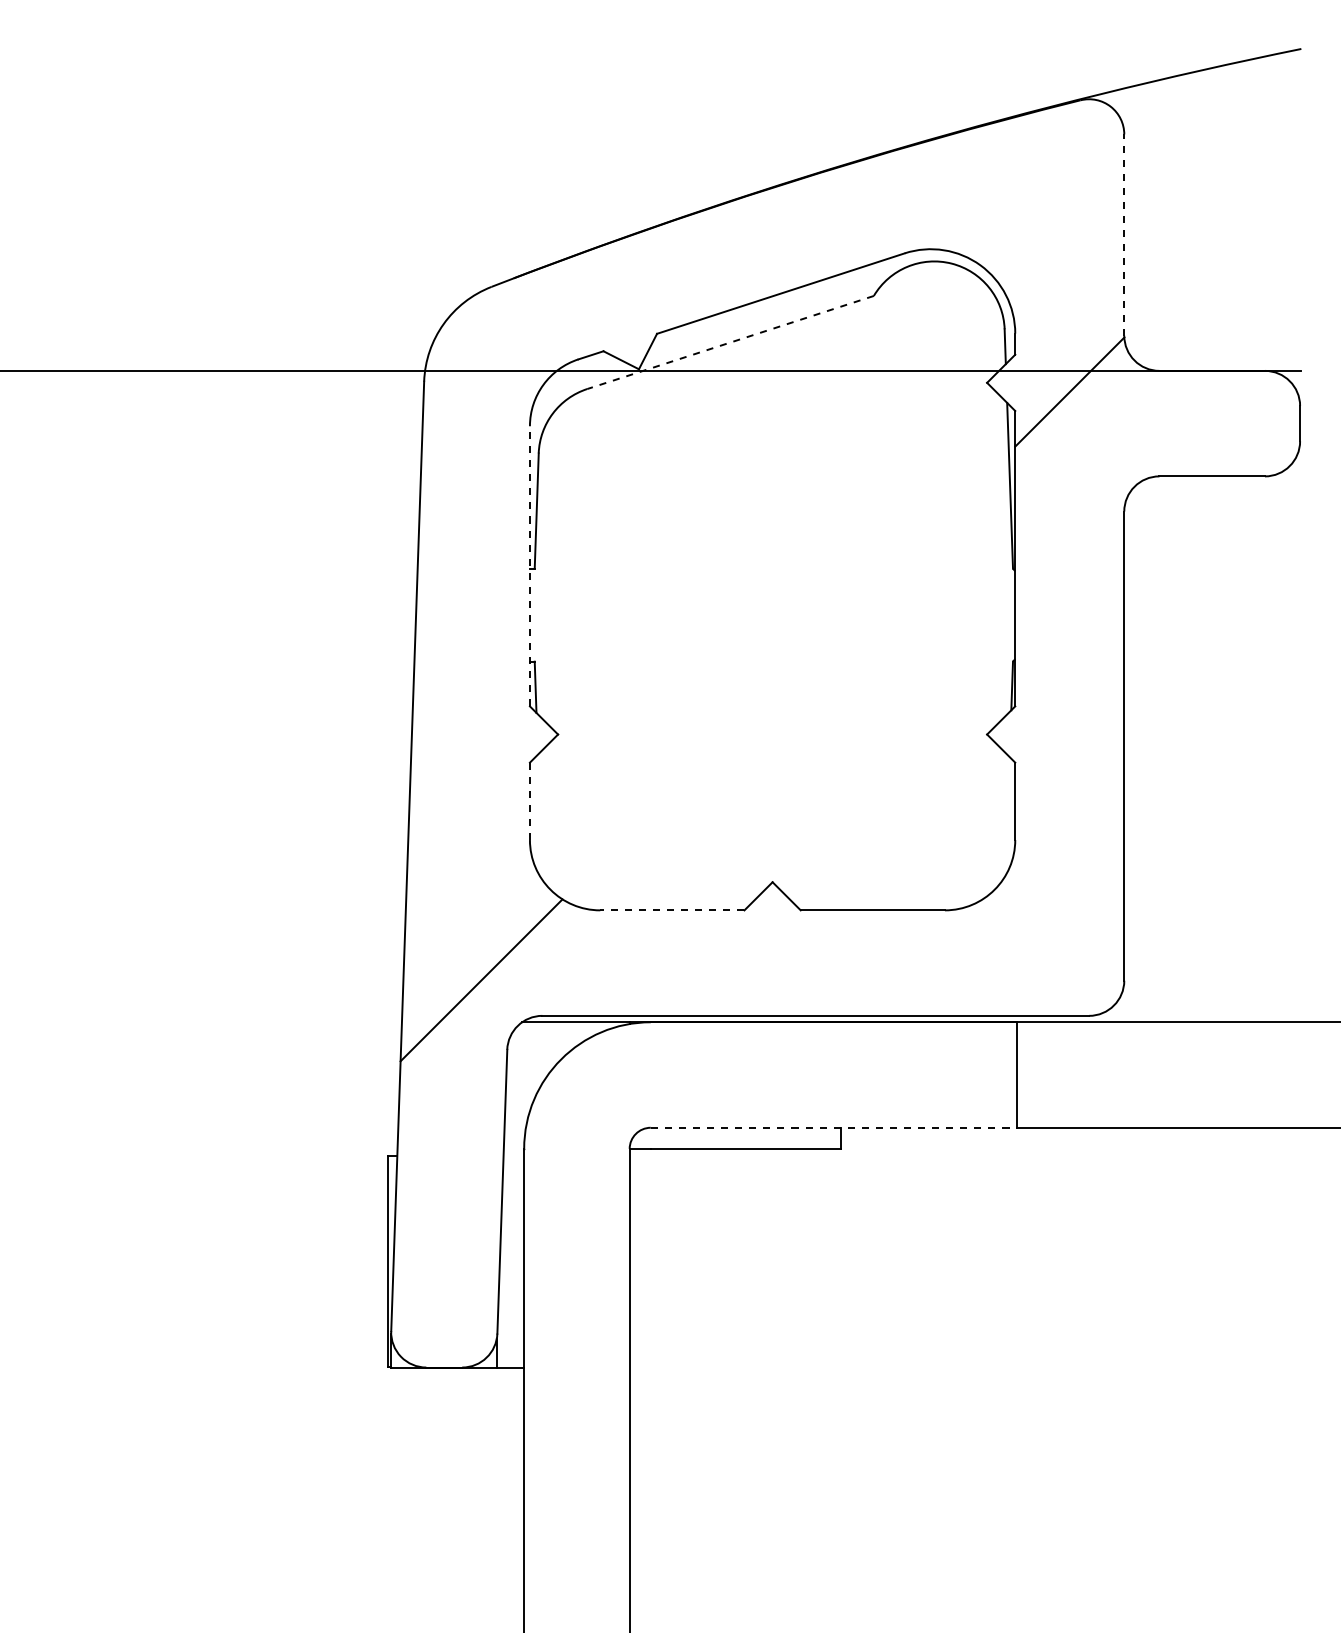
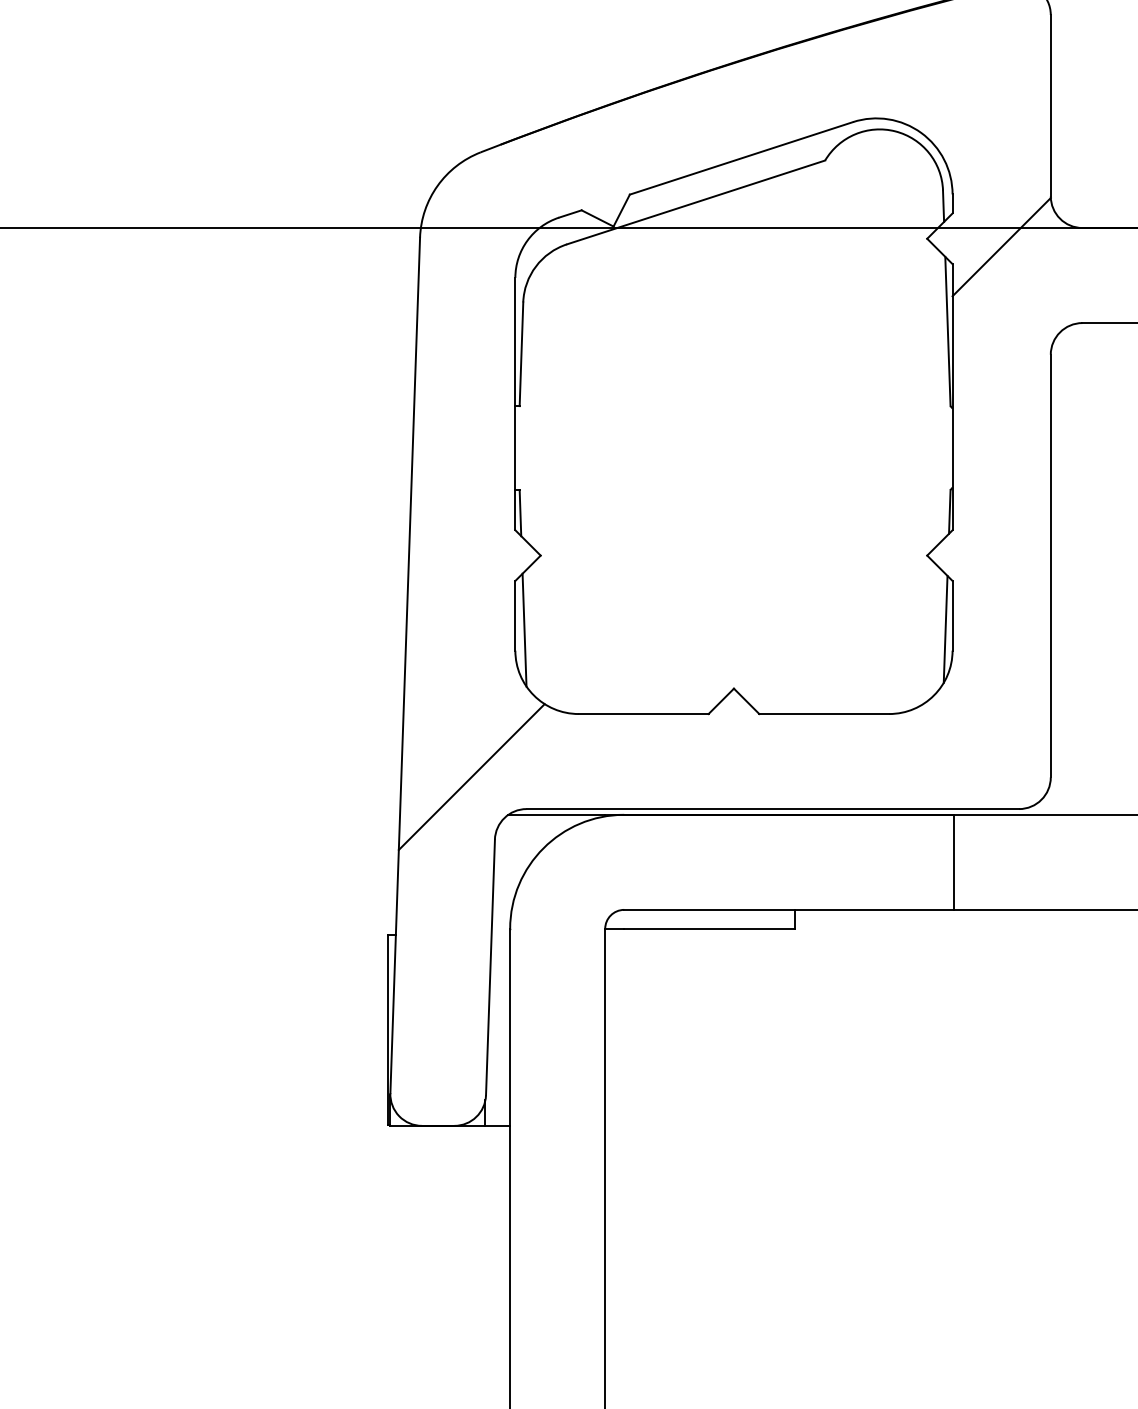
line: (1124, 235) -> (1050, 106), dashed -> solid
line: (730, 342) -> (696, 202), dashed -> solid
line: (529, 565) -> (514, 403), dashed -> solid
line: (529, 801) -> (514, 615), dashed -> solid
line: (539, 816) -> (523, 629), added
line: (1007, 816) -> (945, 629), added
line: (671, 910) -> (642, 714), dashed -> solid
line: (833, 1127) -> (788, 909), dashed -> solid

